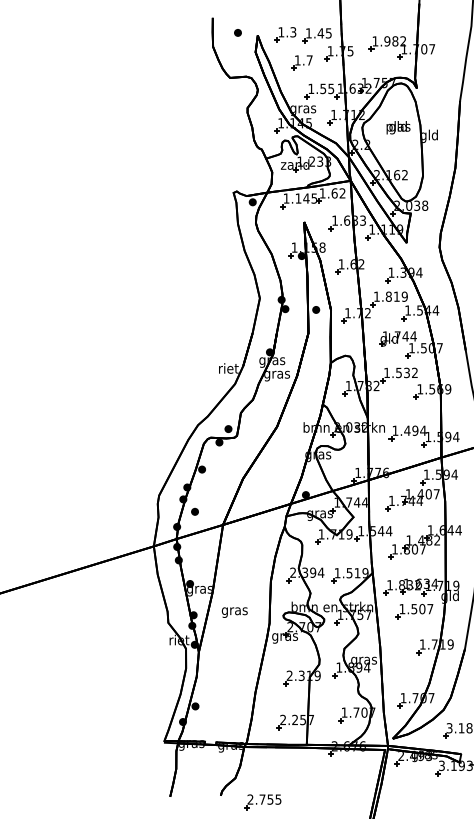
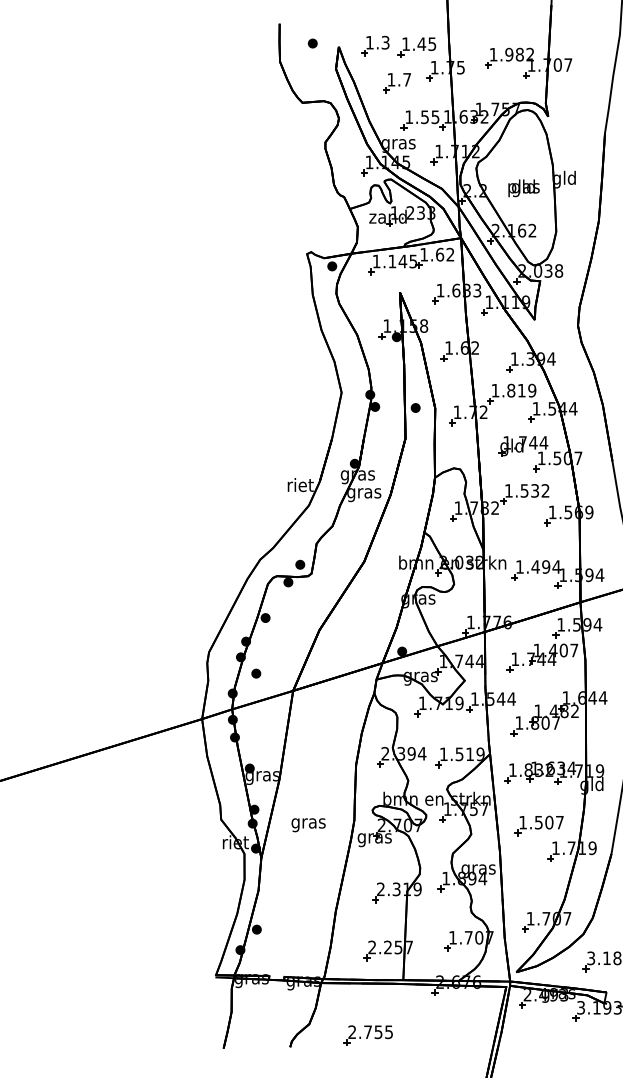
text: (398, 127) -> (523, 188), moved
part: (414, 611) -> (538, 825), moved
text: (234, 612) -> (308, 825), moved
part: (262, 802) -> (367, 1035), moved

